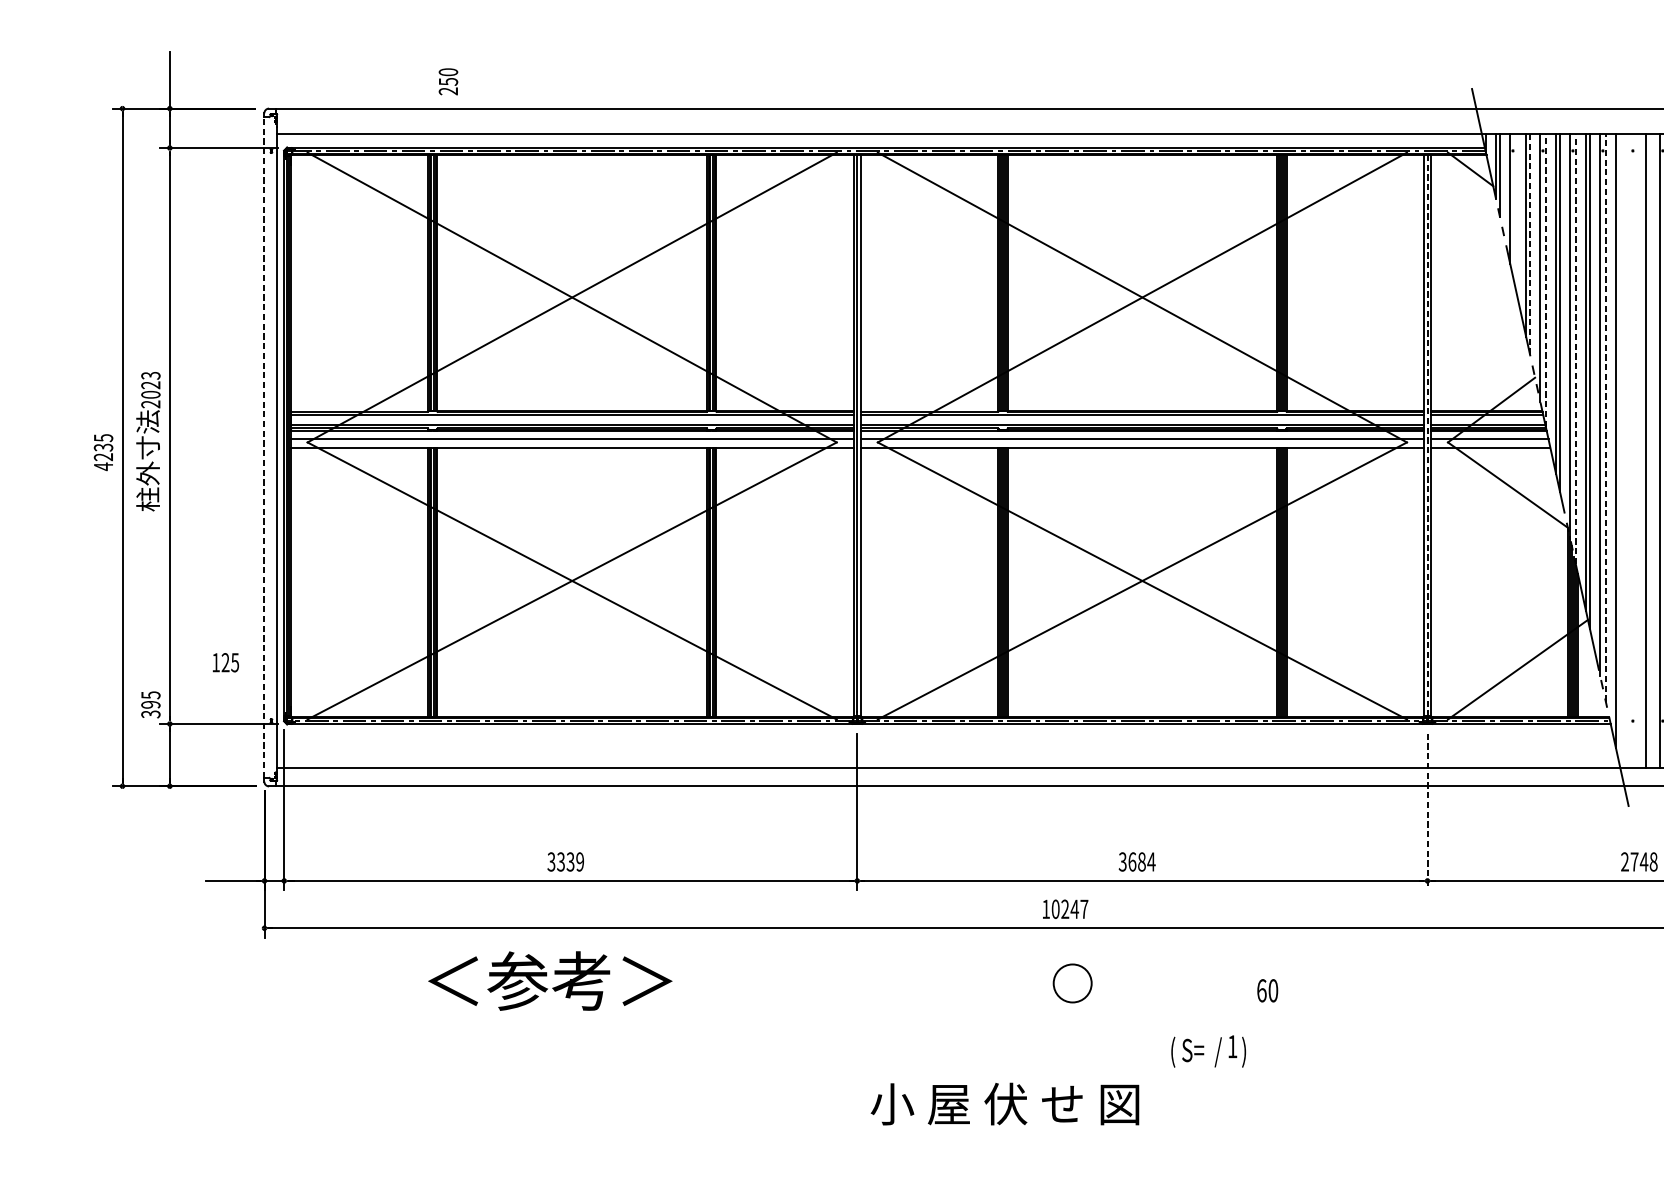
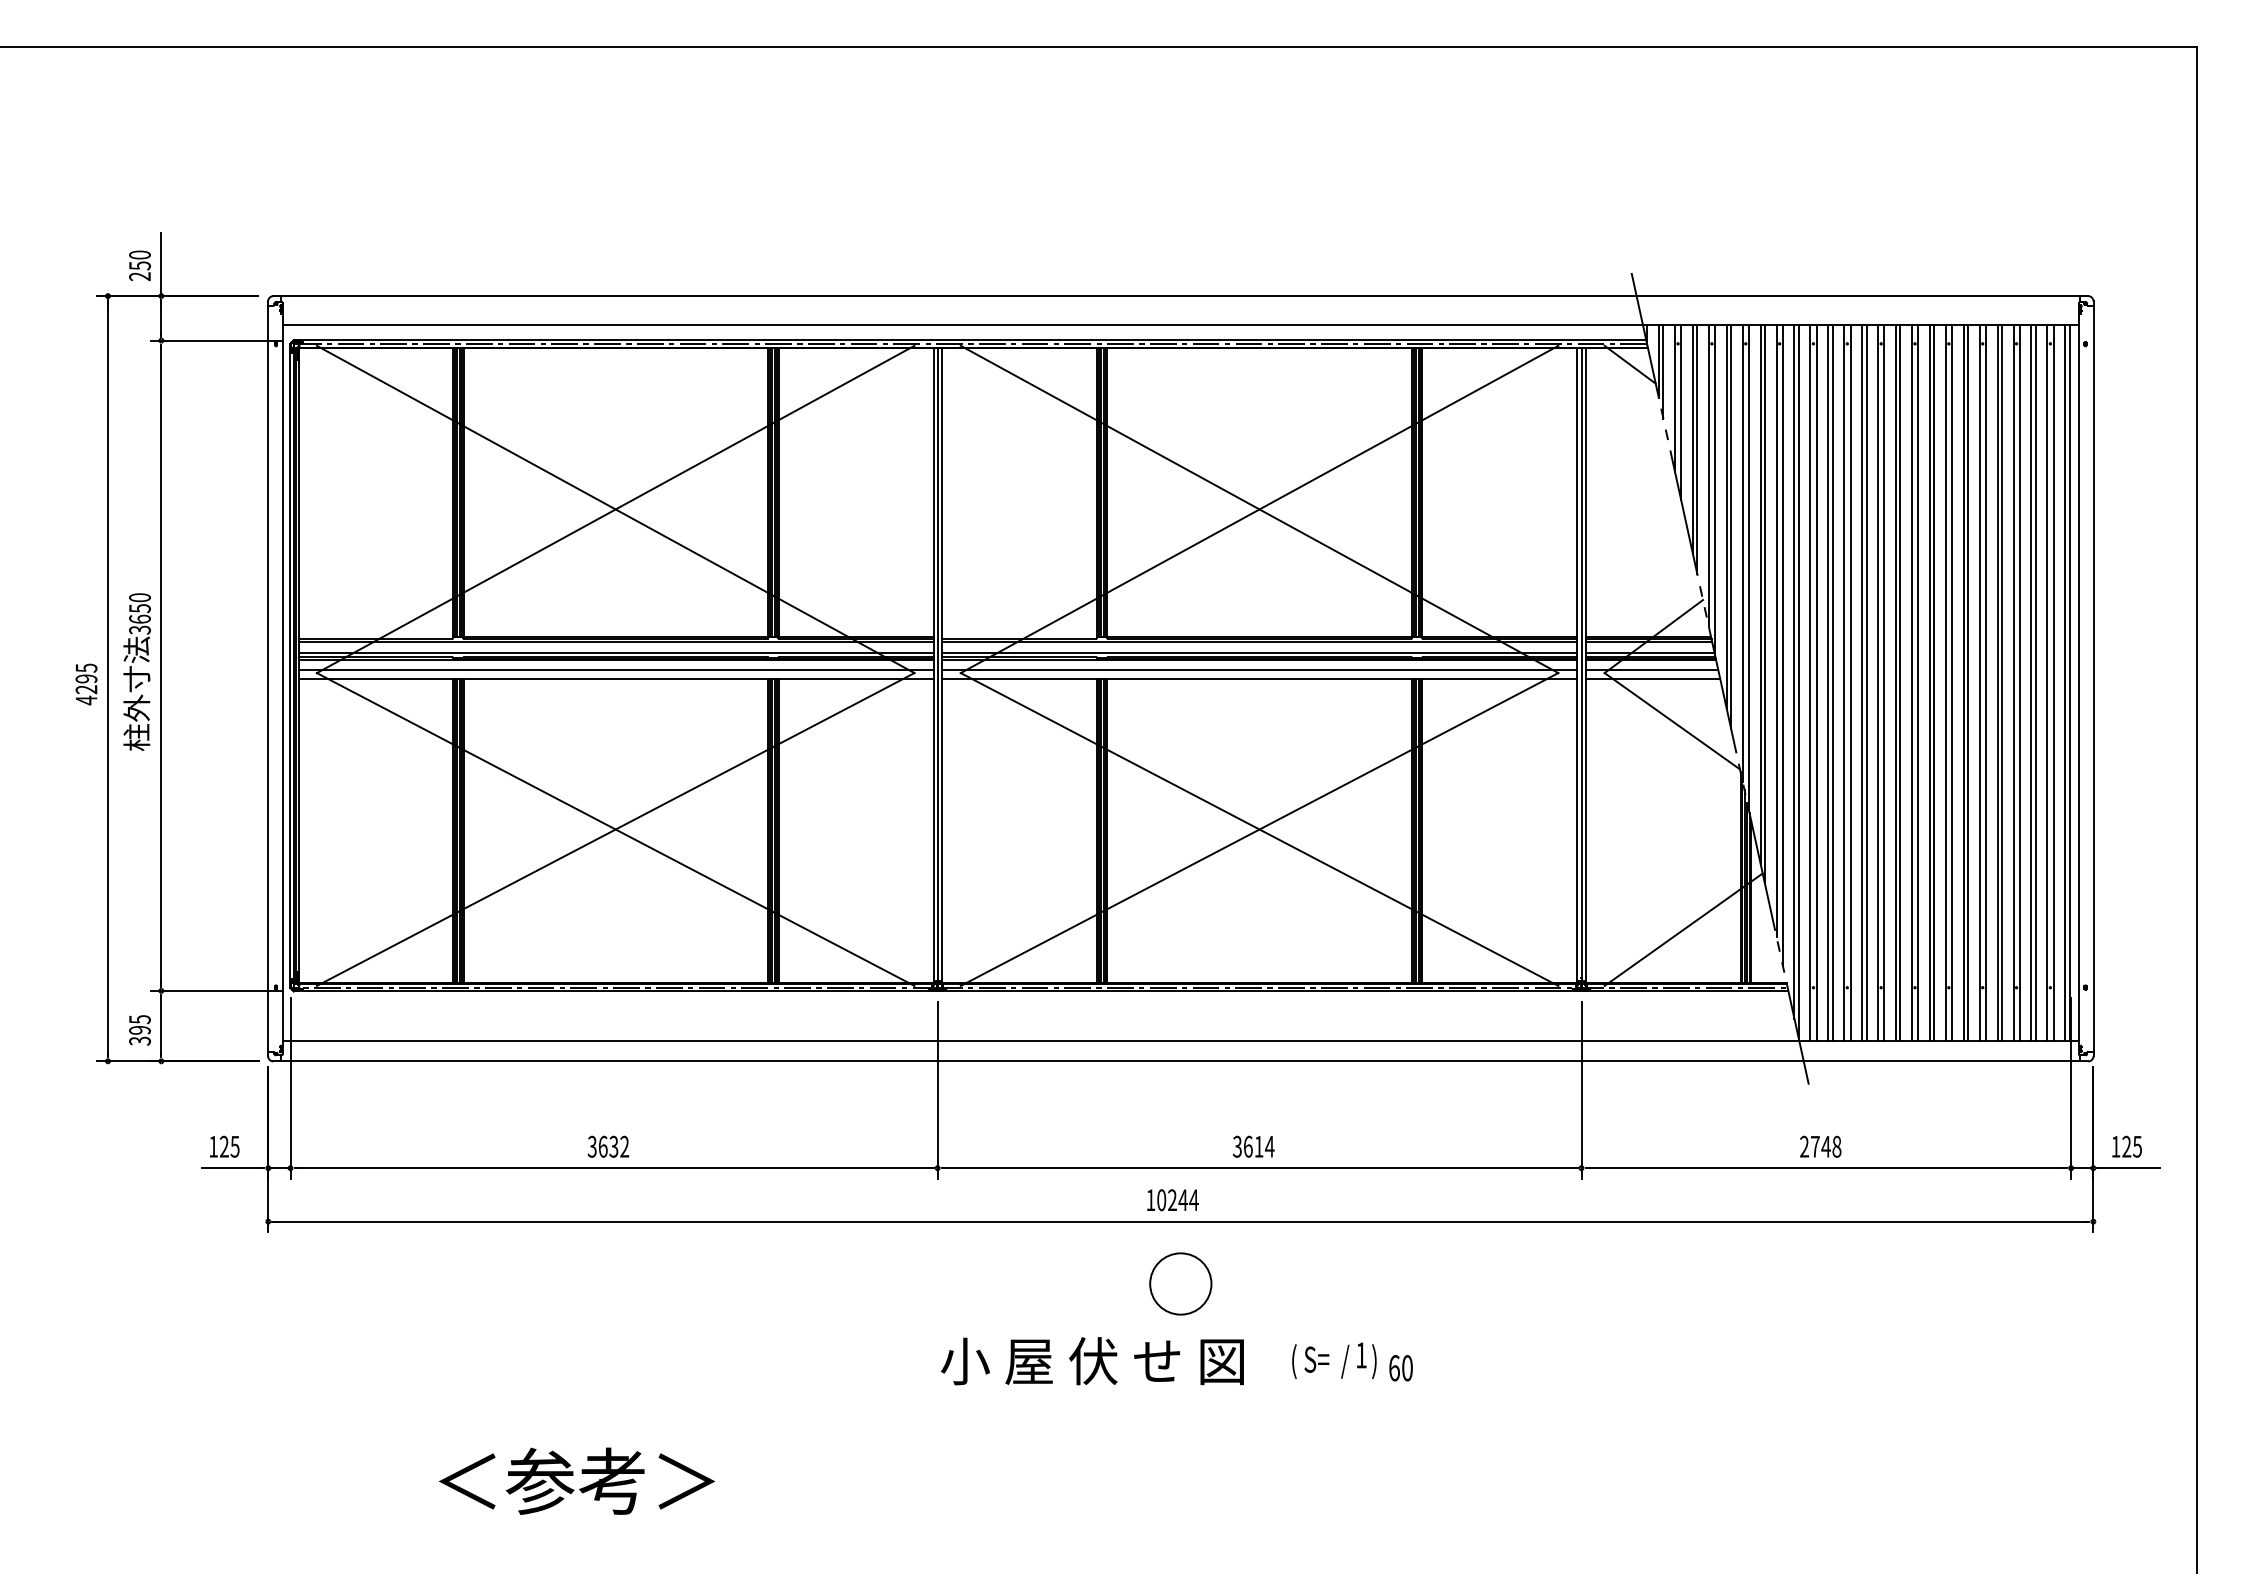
text: (448, 81) -> (139, 265), moved
line: (1516, 211) -> (1681, 412), added
line: (1530, 244) -> (1697, 449), dashed -> solid
line: (1546, 279) -> (1715, 489), dashed -> solid
line: (1575, 348) -> (1748, 567), dashed -> solid
text: (150, 389) -> (139, 613), 2023 -> 3650
line: (1605, 418) -> (1782, 645), dashed -> solid
line: (1427, 439) -> (1581, 669), dashed -> solid
text: (103, 447) -> (86, 678), 4235 -> 4295
line: (264, 447) -> (268, 678), dashed -> solid
line: (1619, 449) -> (1798, 681), added
line: (1630, 450) -> (1810, 682), added
line: (1635, 450) -> (1816, 682), added
line: (1649, 450) -> (1832, 682), added
text: (225, 662) -> (224, 1146), moved
text: (150, 704) -> (139, 1030), moved
line: (1427, 812) -> (1581, 1090), dashed -> solid
text: (570, 861) -> (613, 1146), 3339 -> 3632
text: (1141, 861) -> (1258, 1146), 3684 -> 3614
text: (1083, 908) -> (1193, 1199), 10247 -> 10244
text: (549, 980) -> (576, 1480), moved
circle: (1072, 983) -> (1180, 1283), size x1.43
text: (1267, 991) -> (1400, 1368), moved
text: (1004, 1104) -> (1091, 1361), moved

